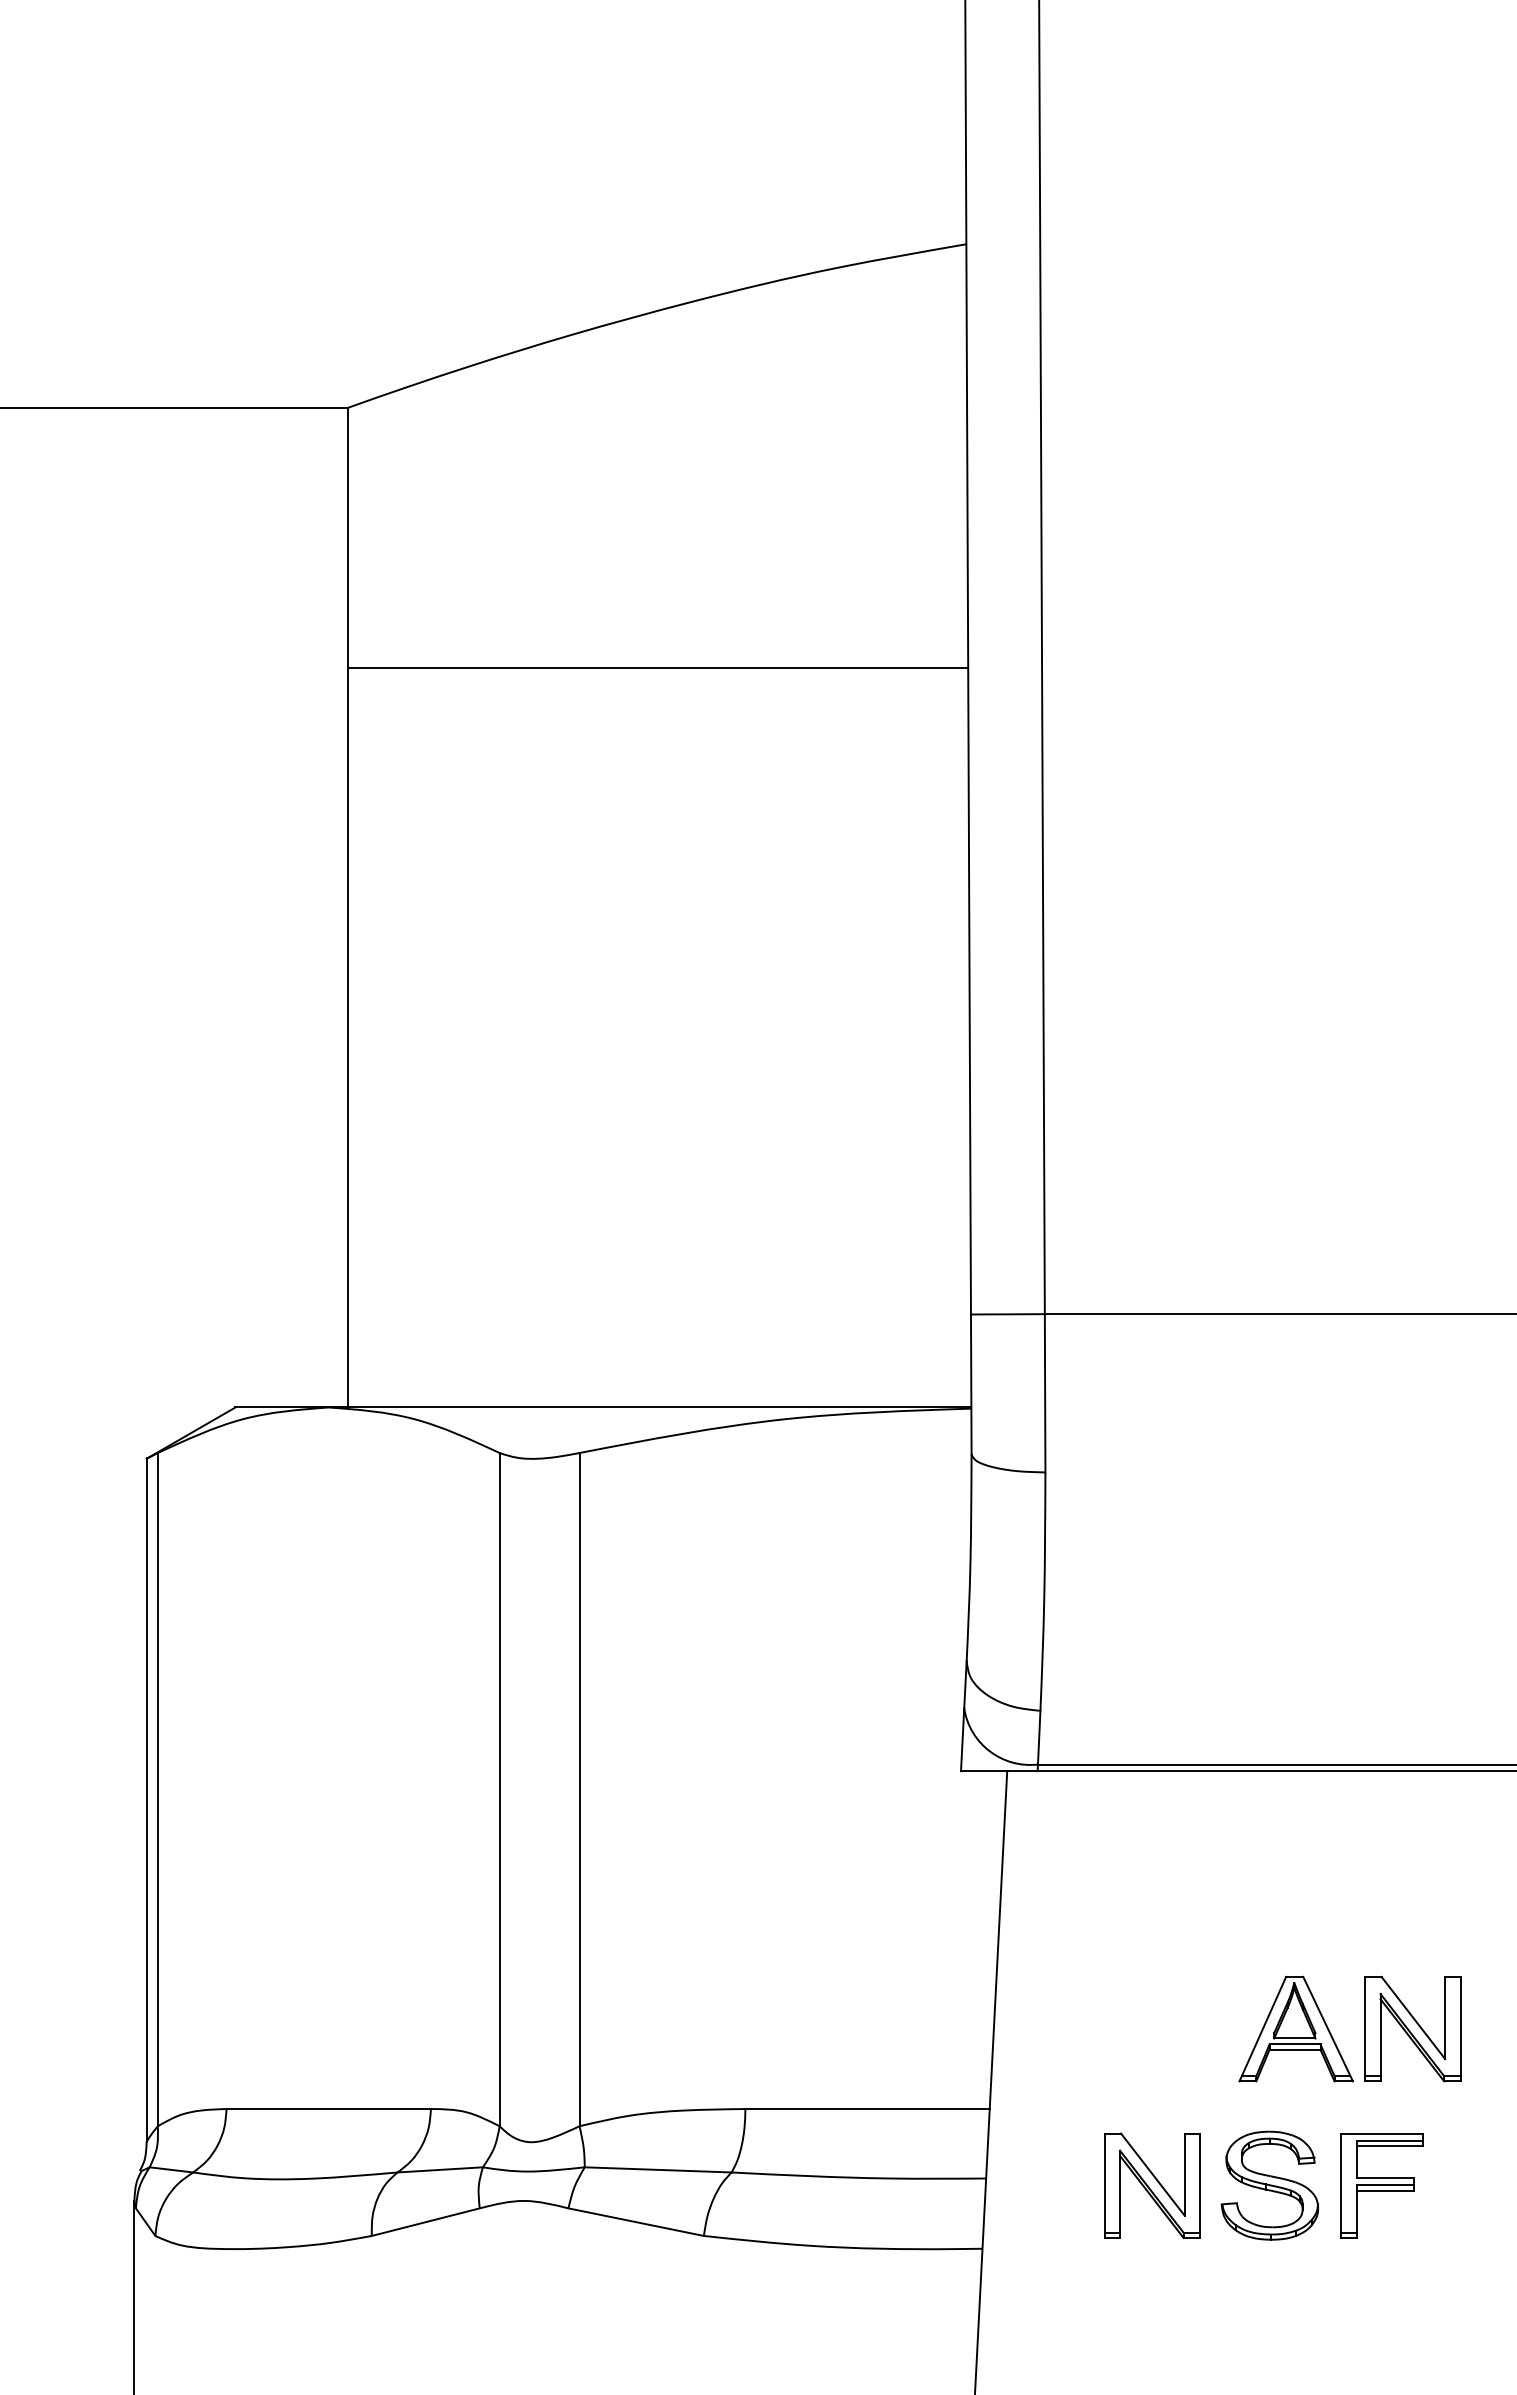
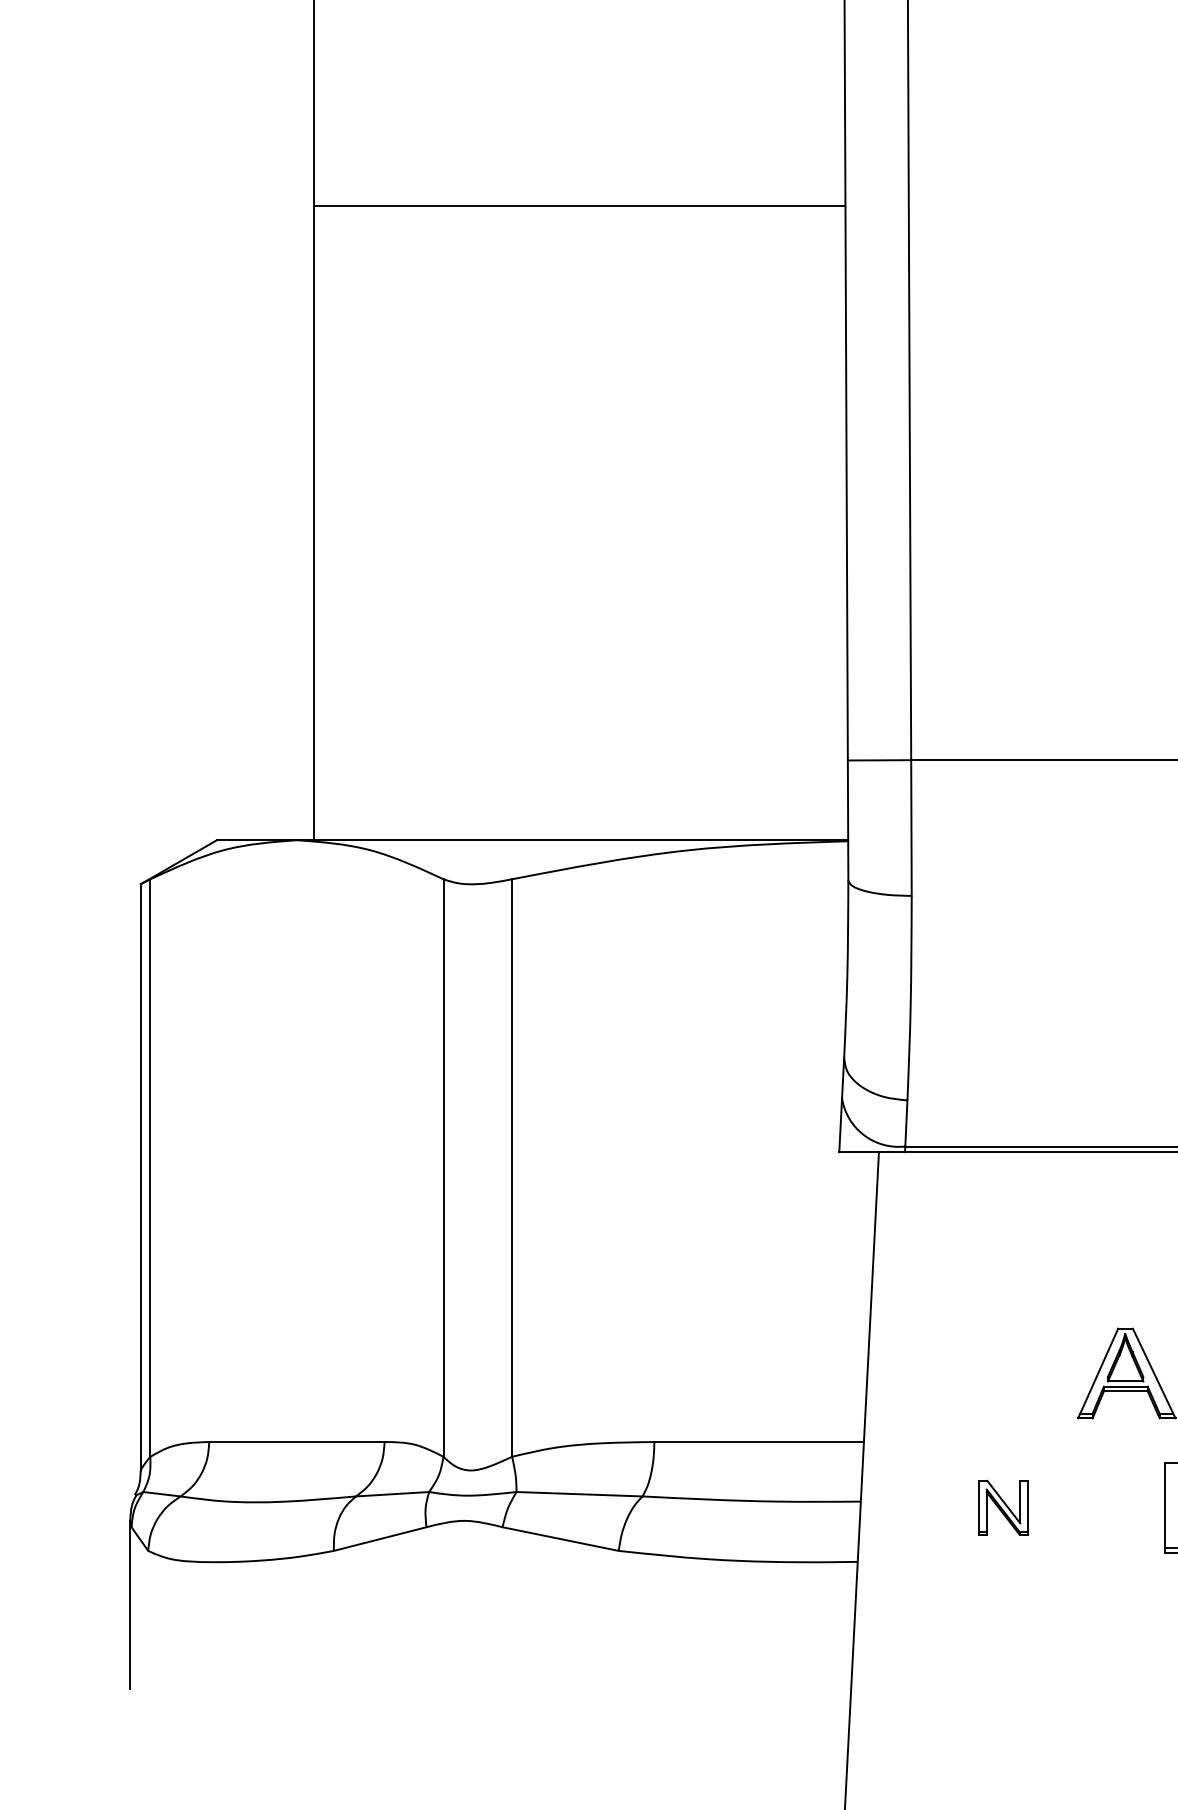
part: (1152, 2185) -> (1003, 1507), size x0.6
part: (1269, 2185) -> (1103, 1507), removed

